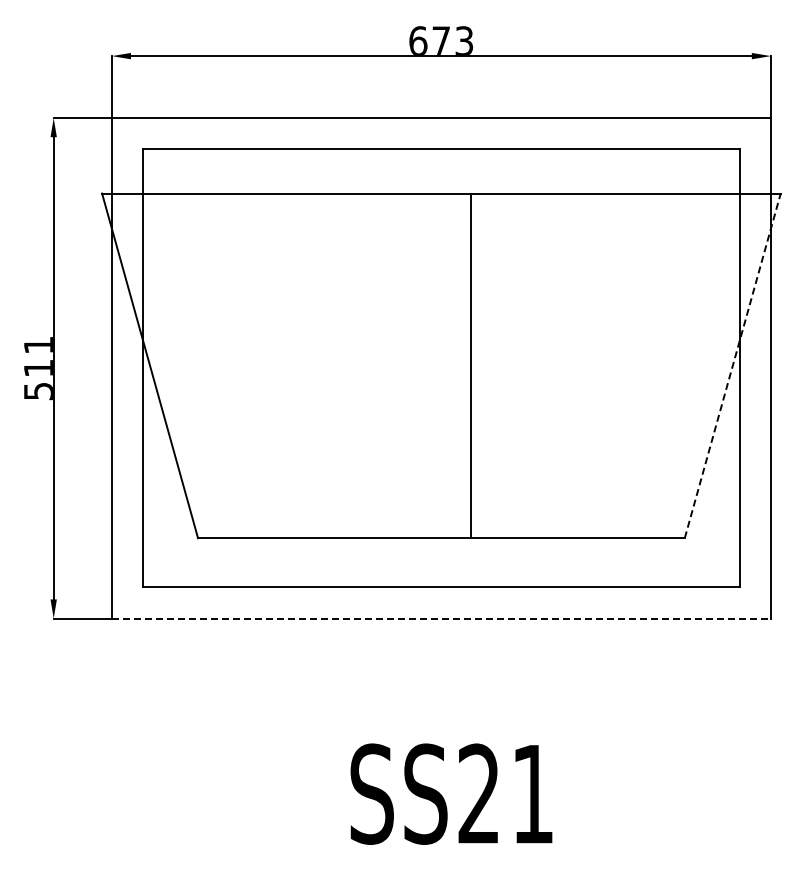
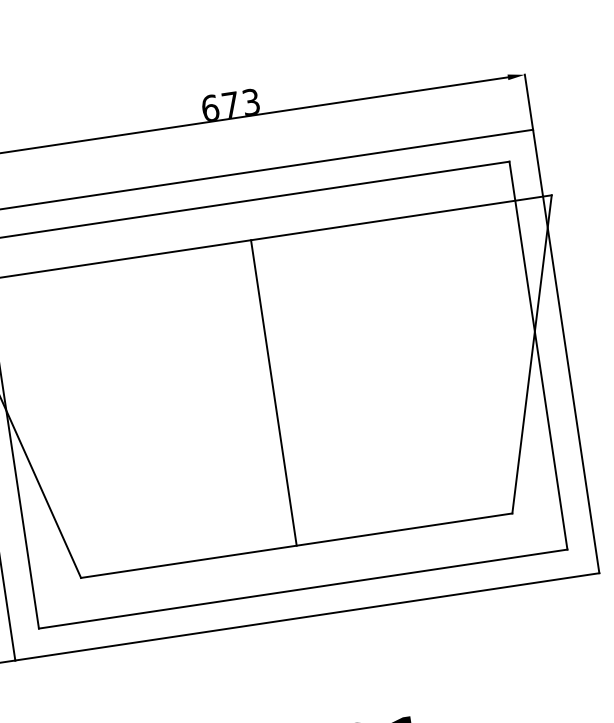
line: (471, 365) -> (273, 392), moved
line: (732, 365) -> (531, 354), dashed -> solid
line: (441, 618) -> (307, 616), dashed -> solid

